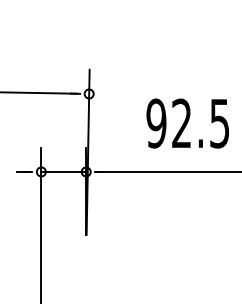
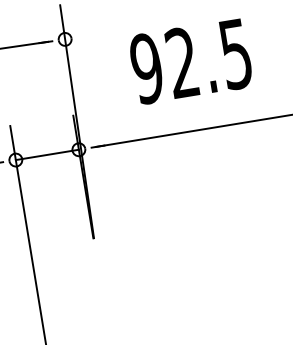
text: (187, 123) -> (190, 61), moved

